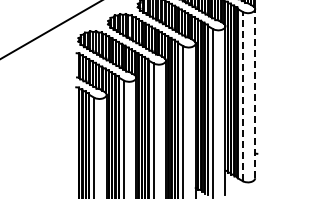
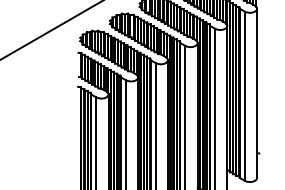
line: (255, 93) -> (257, 93), dashed -> solid
line: (242, 96) -> (244, 96), dashed -> solid

